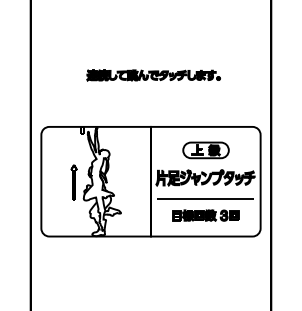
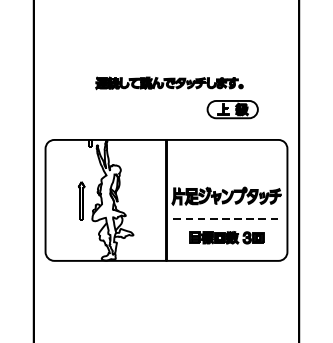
part: (205, 150) -> (232, 109), moved
line: (206, 198) -> (227, 218), solid -> dashed

